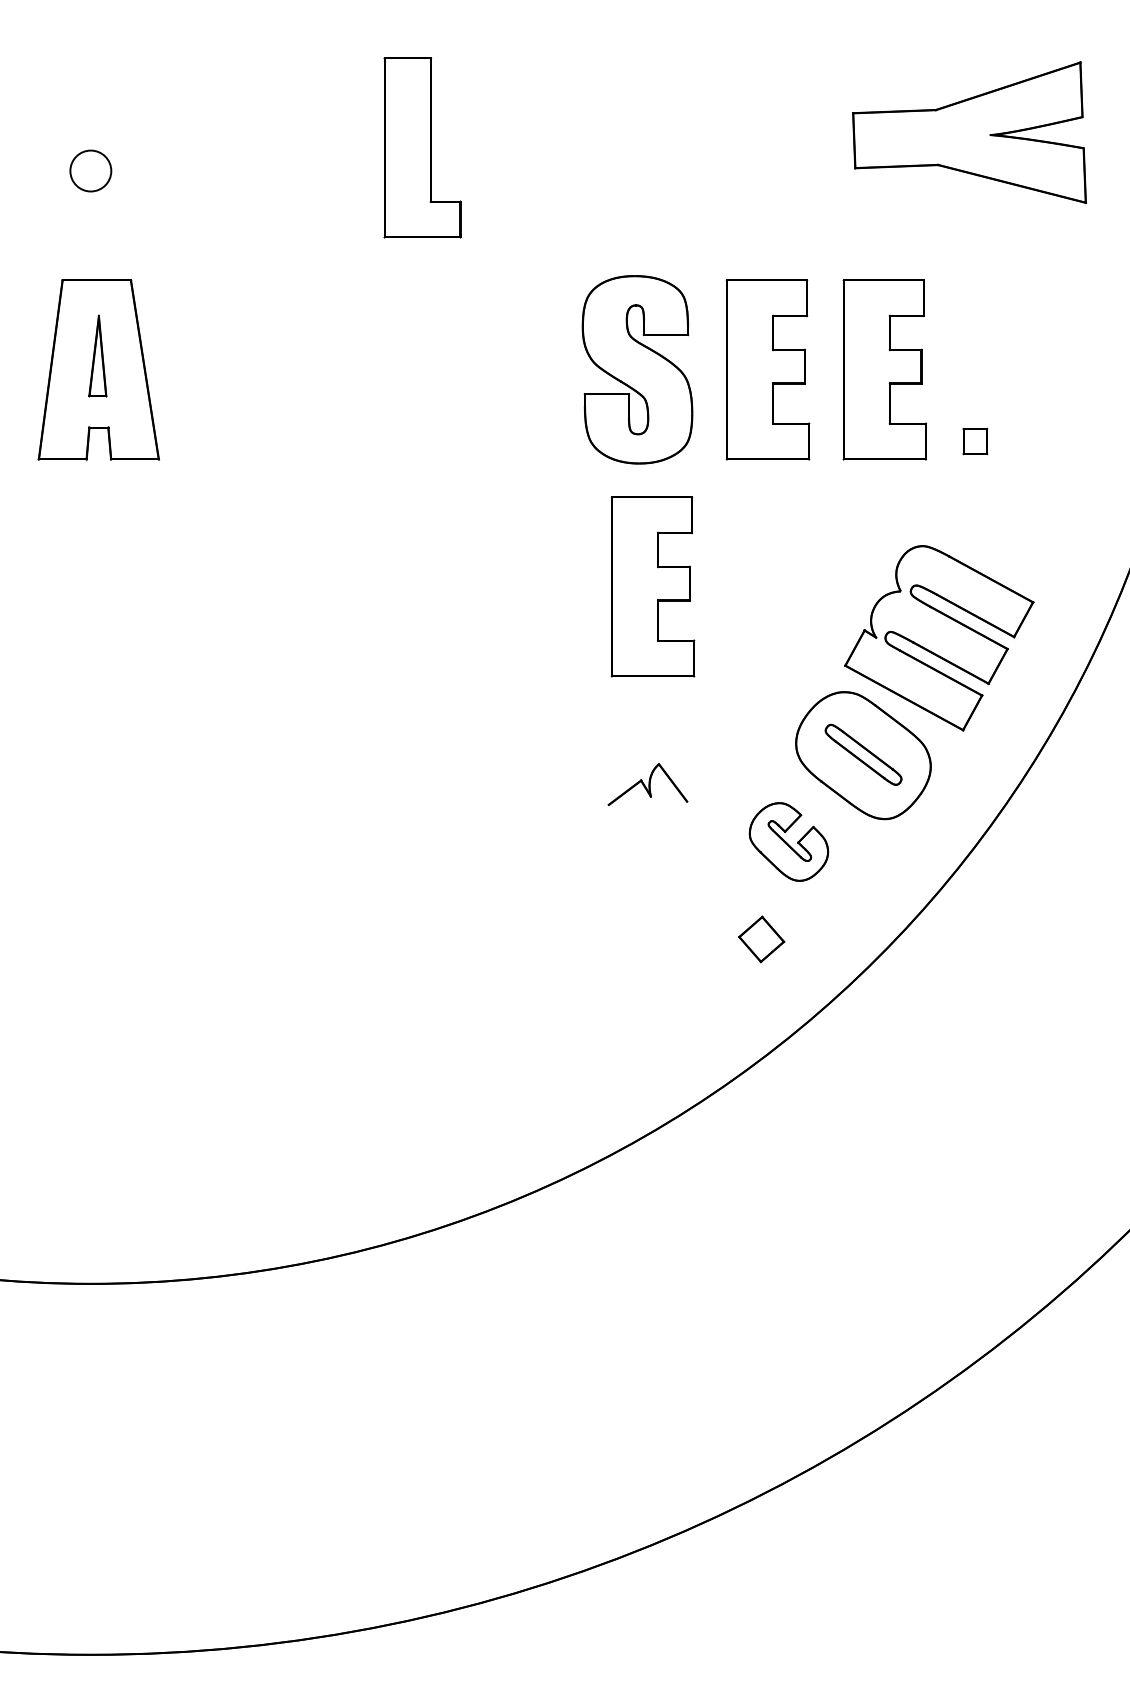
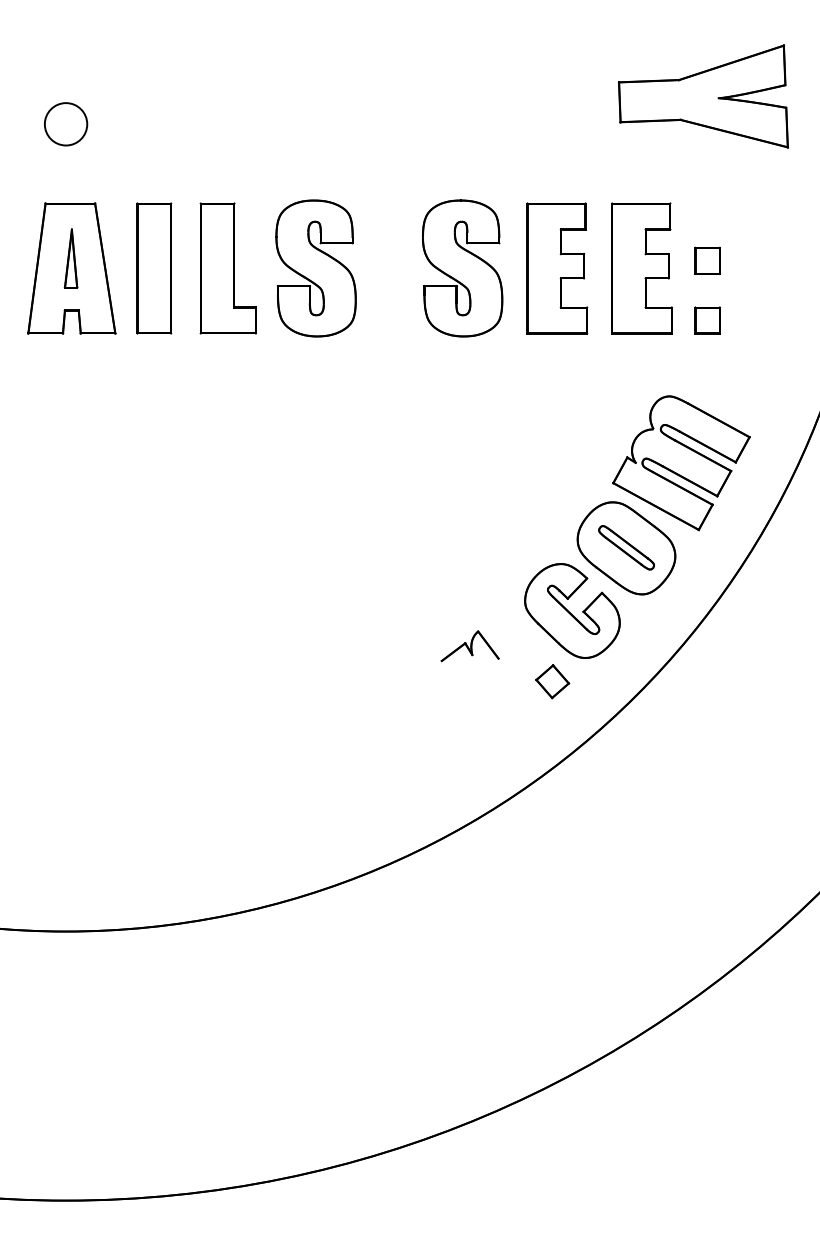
part: (422, 147) -> (228, 268), moved
circle: (90, 170) -> (65, 123), size x1.43
part: (975, 359) -> (707, 261), added
part: (212, 369) -> (154, 268), added
part: (435, 369) -> (316, 268), added
part: (975, 441) -> (707, 320), size x1.43
part: (652, 586) -> (473, 425), removed
part: (647, 784) -> (469, 646), moved
part: (788, 841) -> (572, 610), size x1.67

